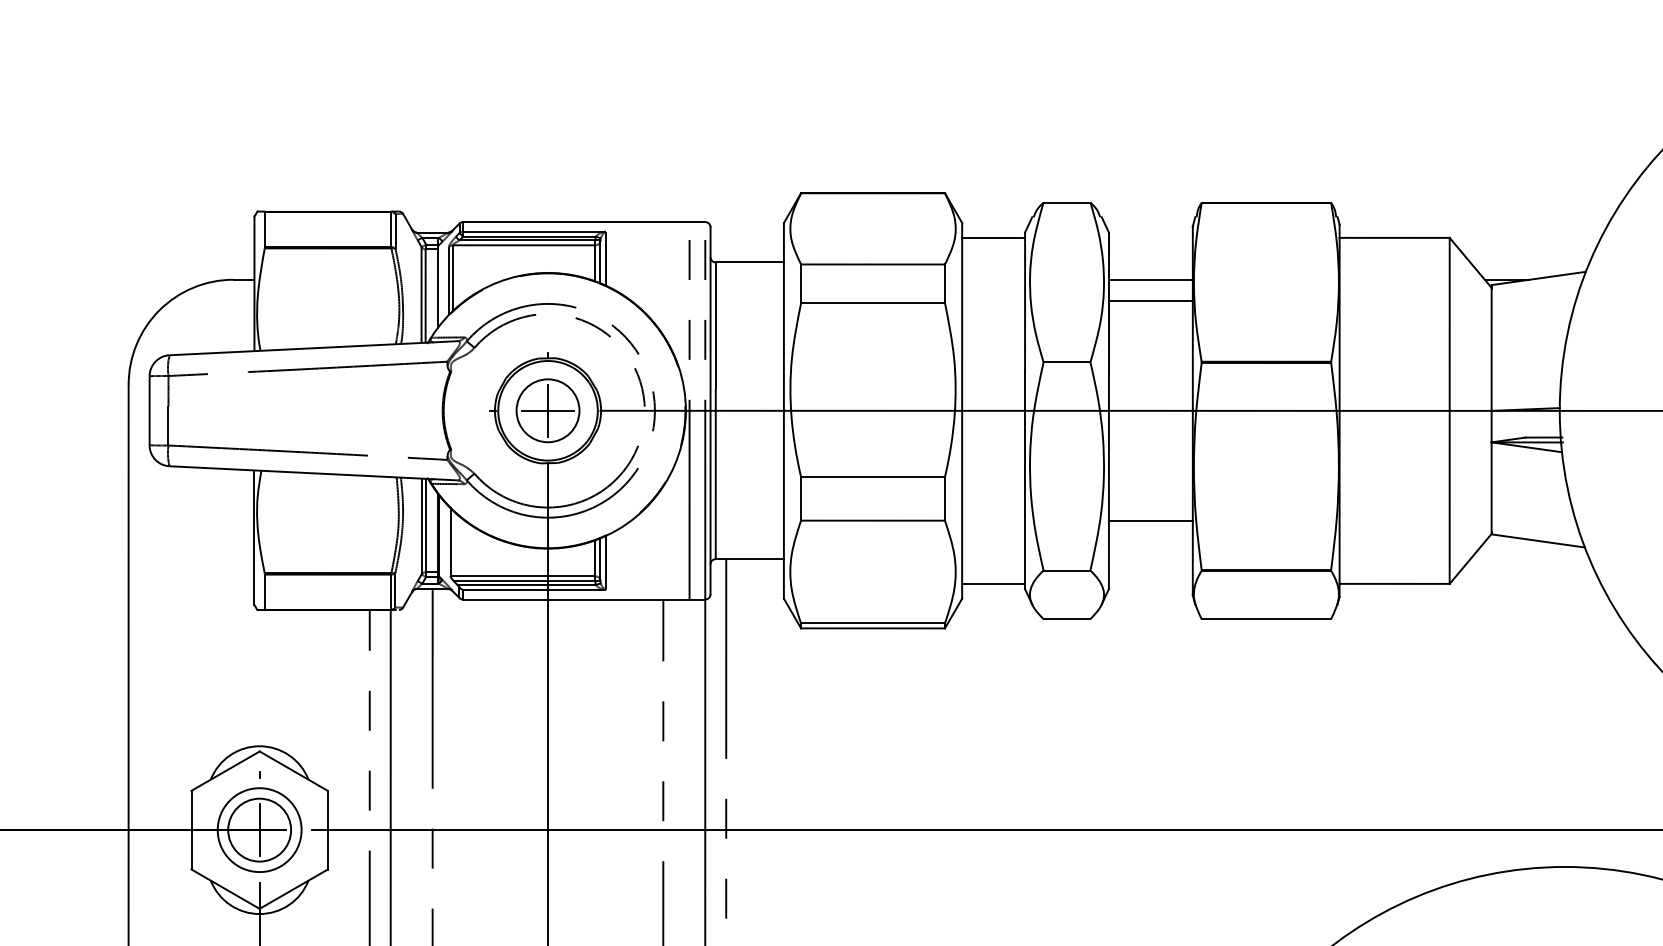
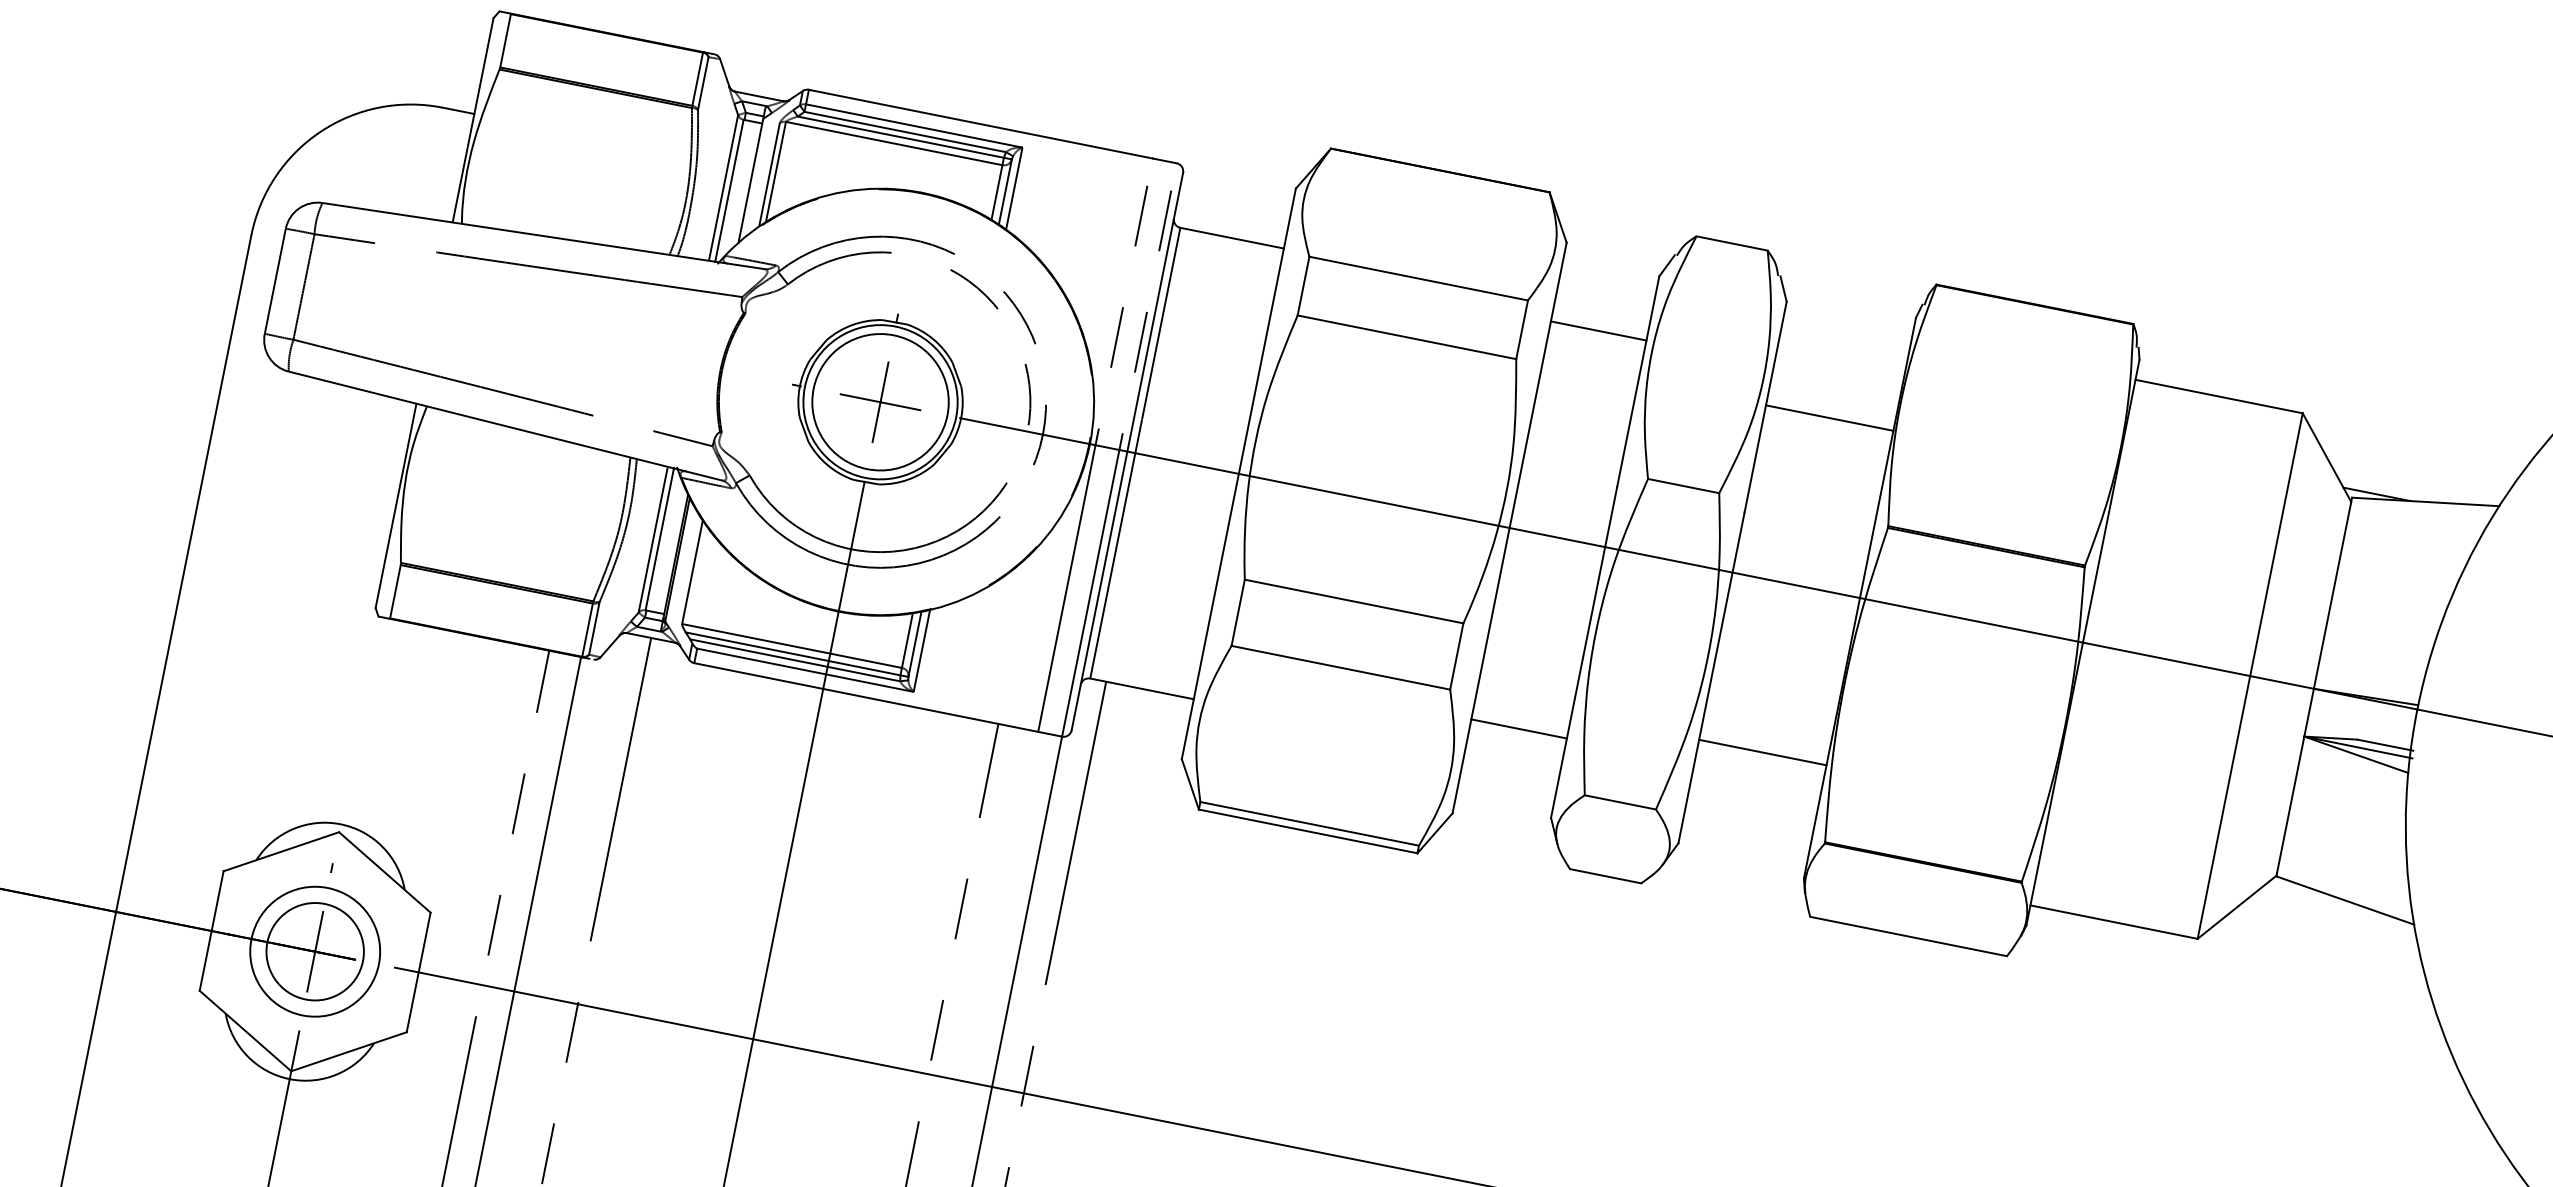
line: (993, 237) -> (1598, 330), moved
line: (1150, 279) -> (1835, 385), removed
circle: (547, 410) -> (879, 401), size x1.4
line: (993, 583) -> (1519, 728), moved

